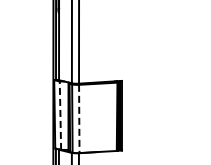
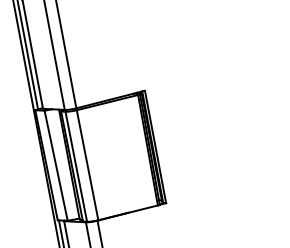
line: (60, 115) -> (56, 165), dashed -> solid
line: (79, 119) -> (88, 166), dashed -> solid

